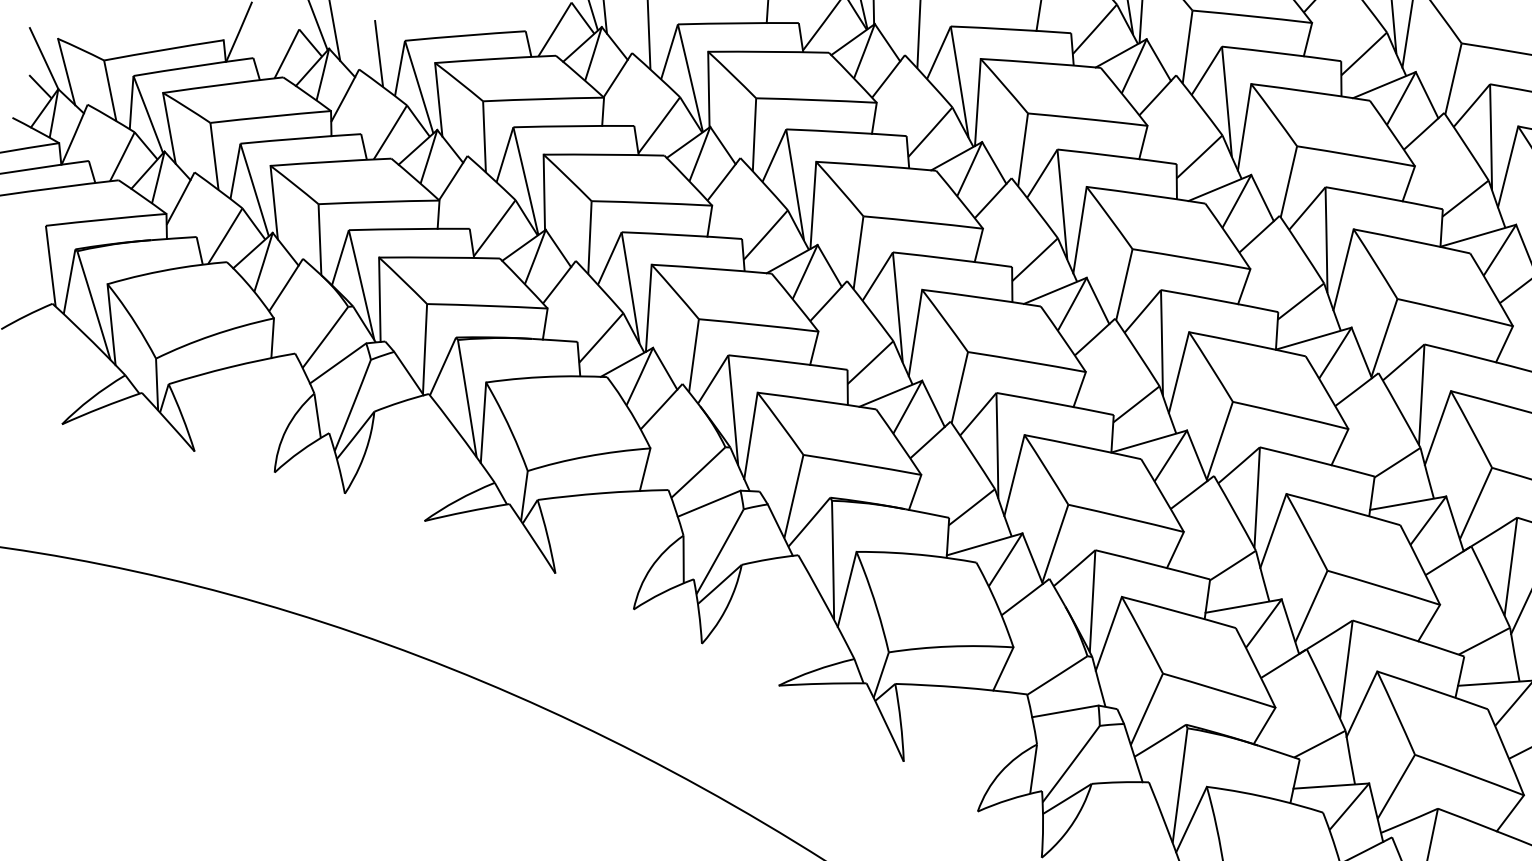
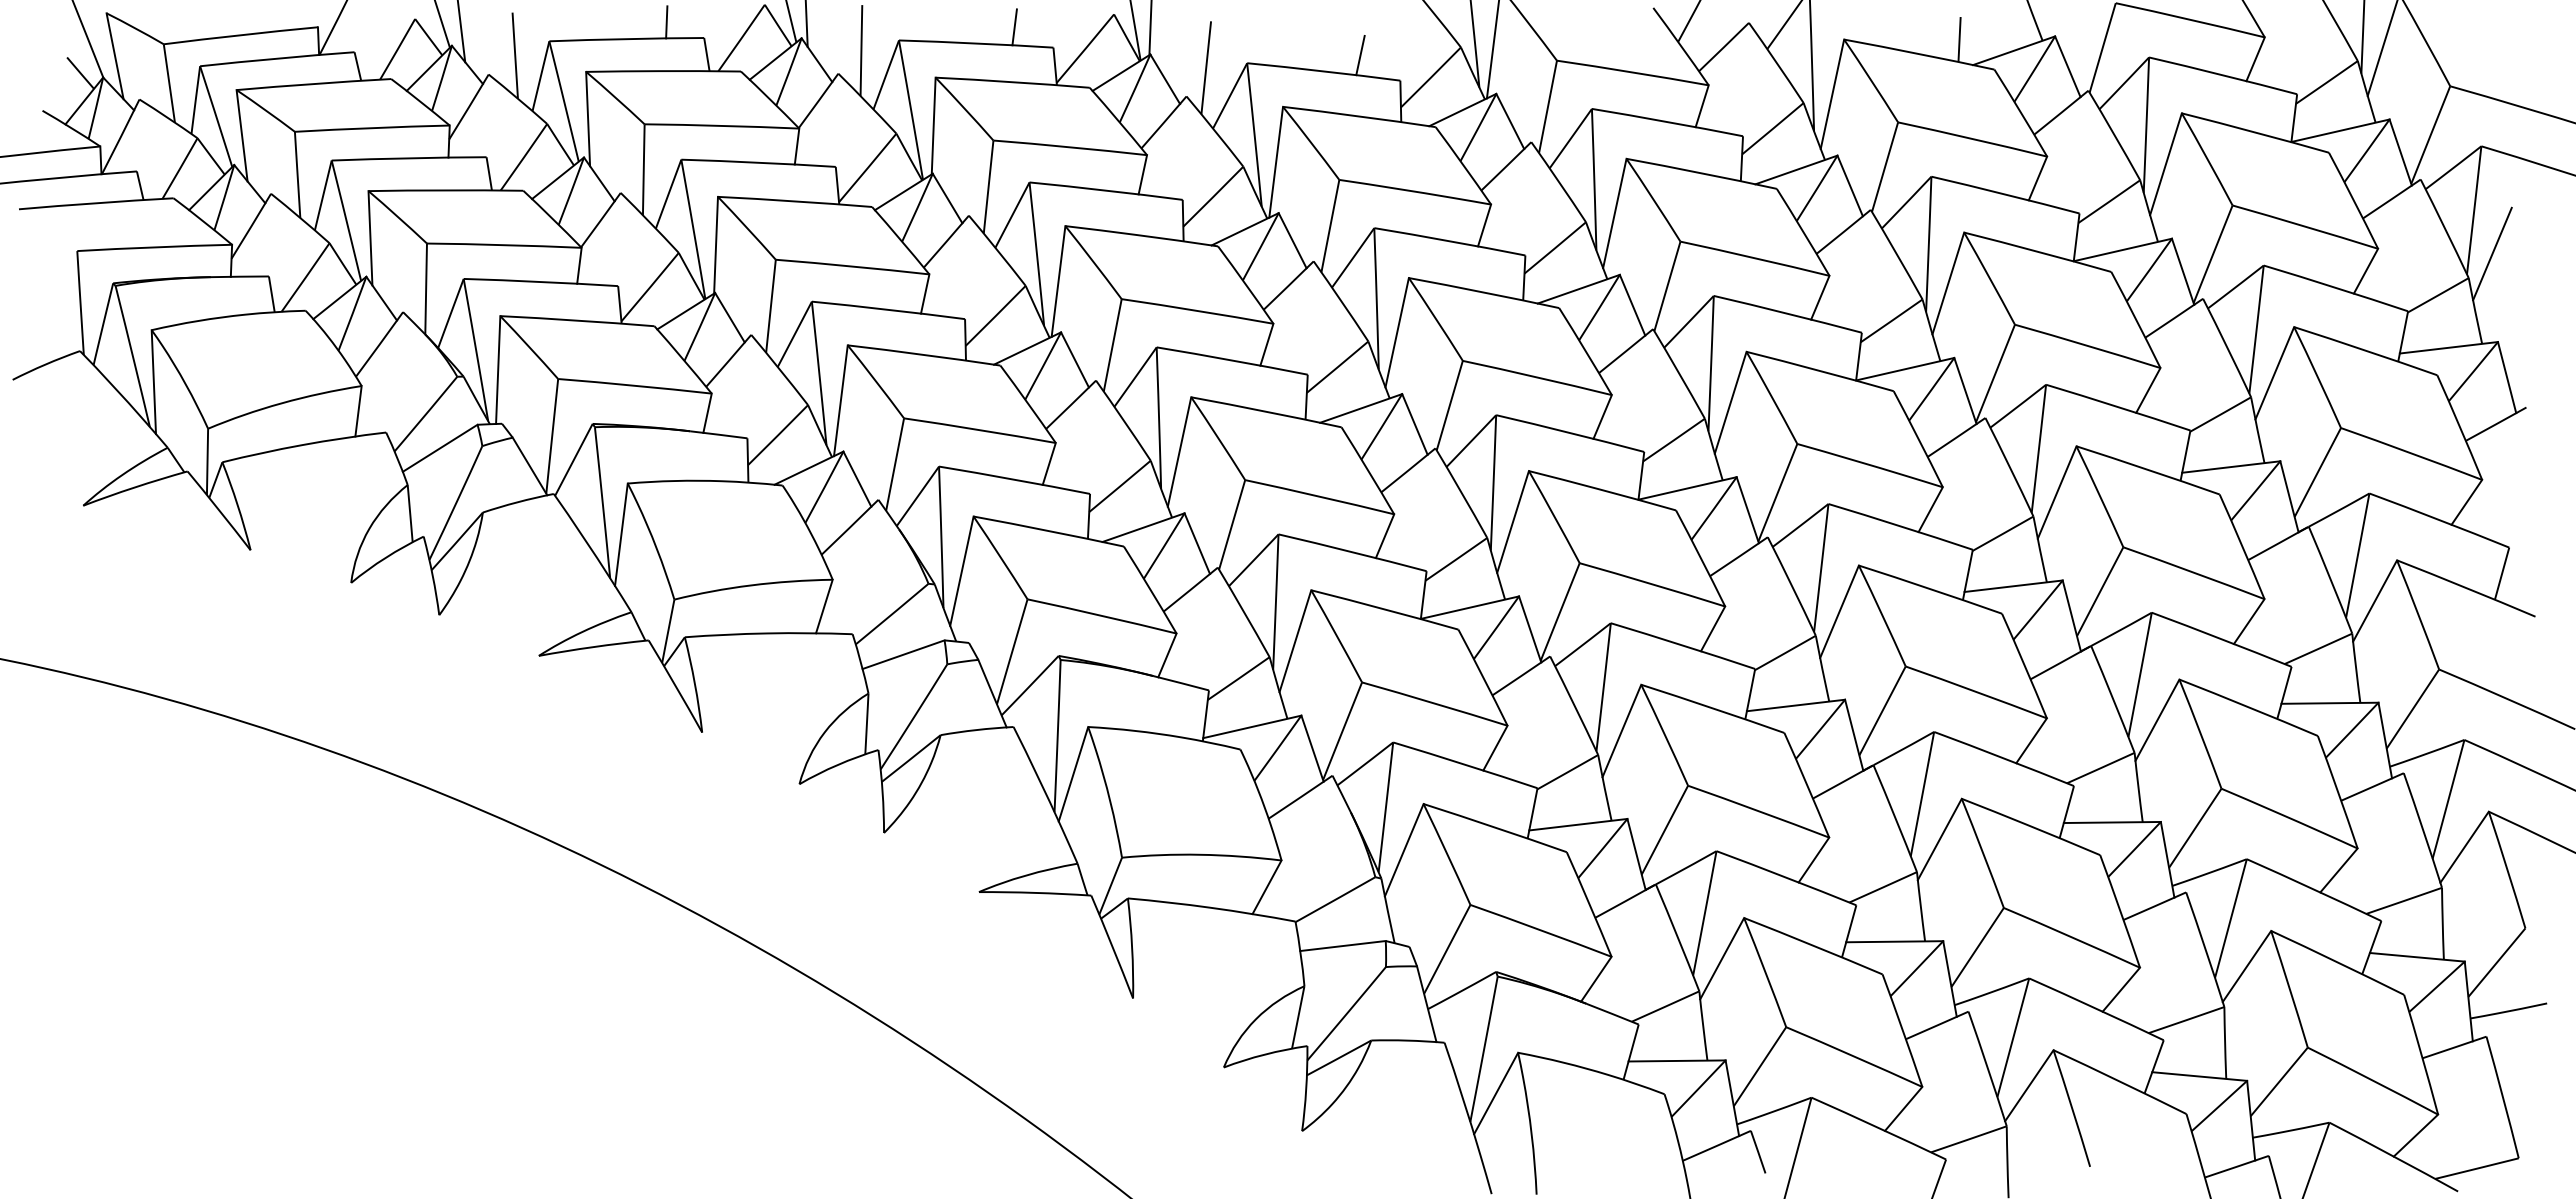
line: (495, 20) -> (666, 22), added

